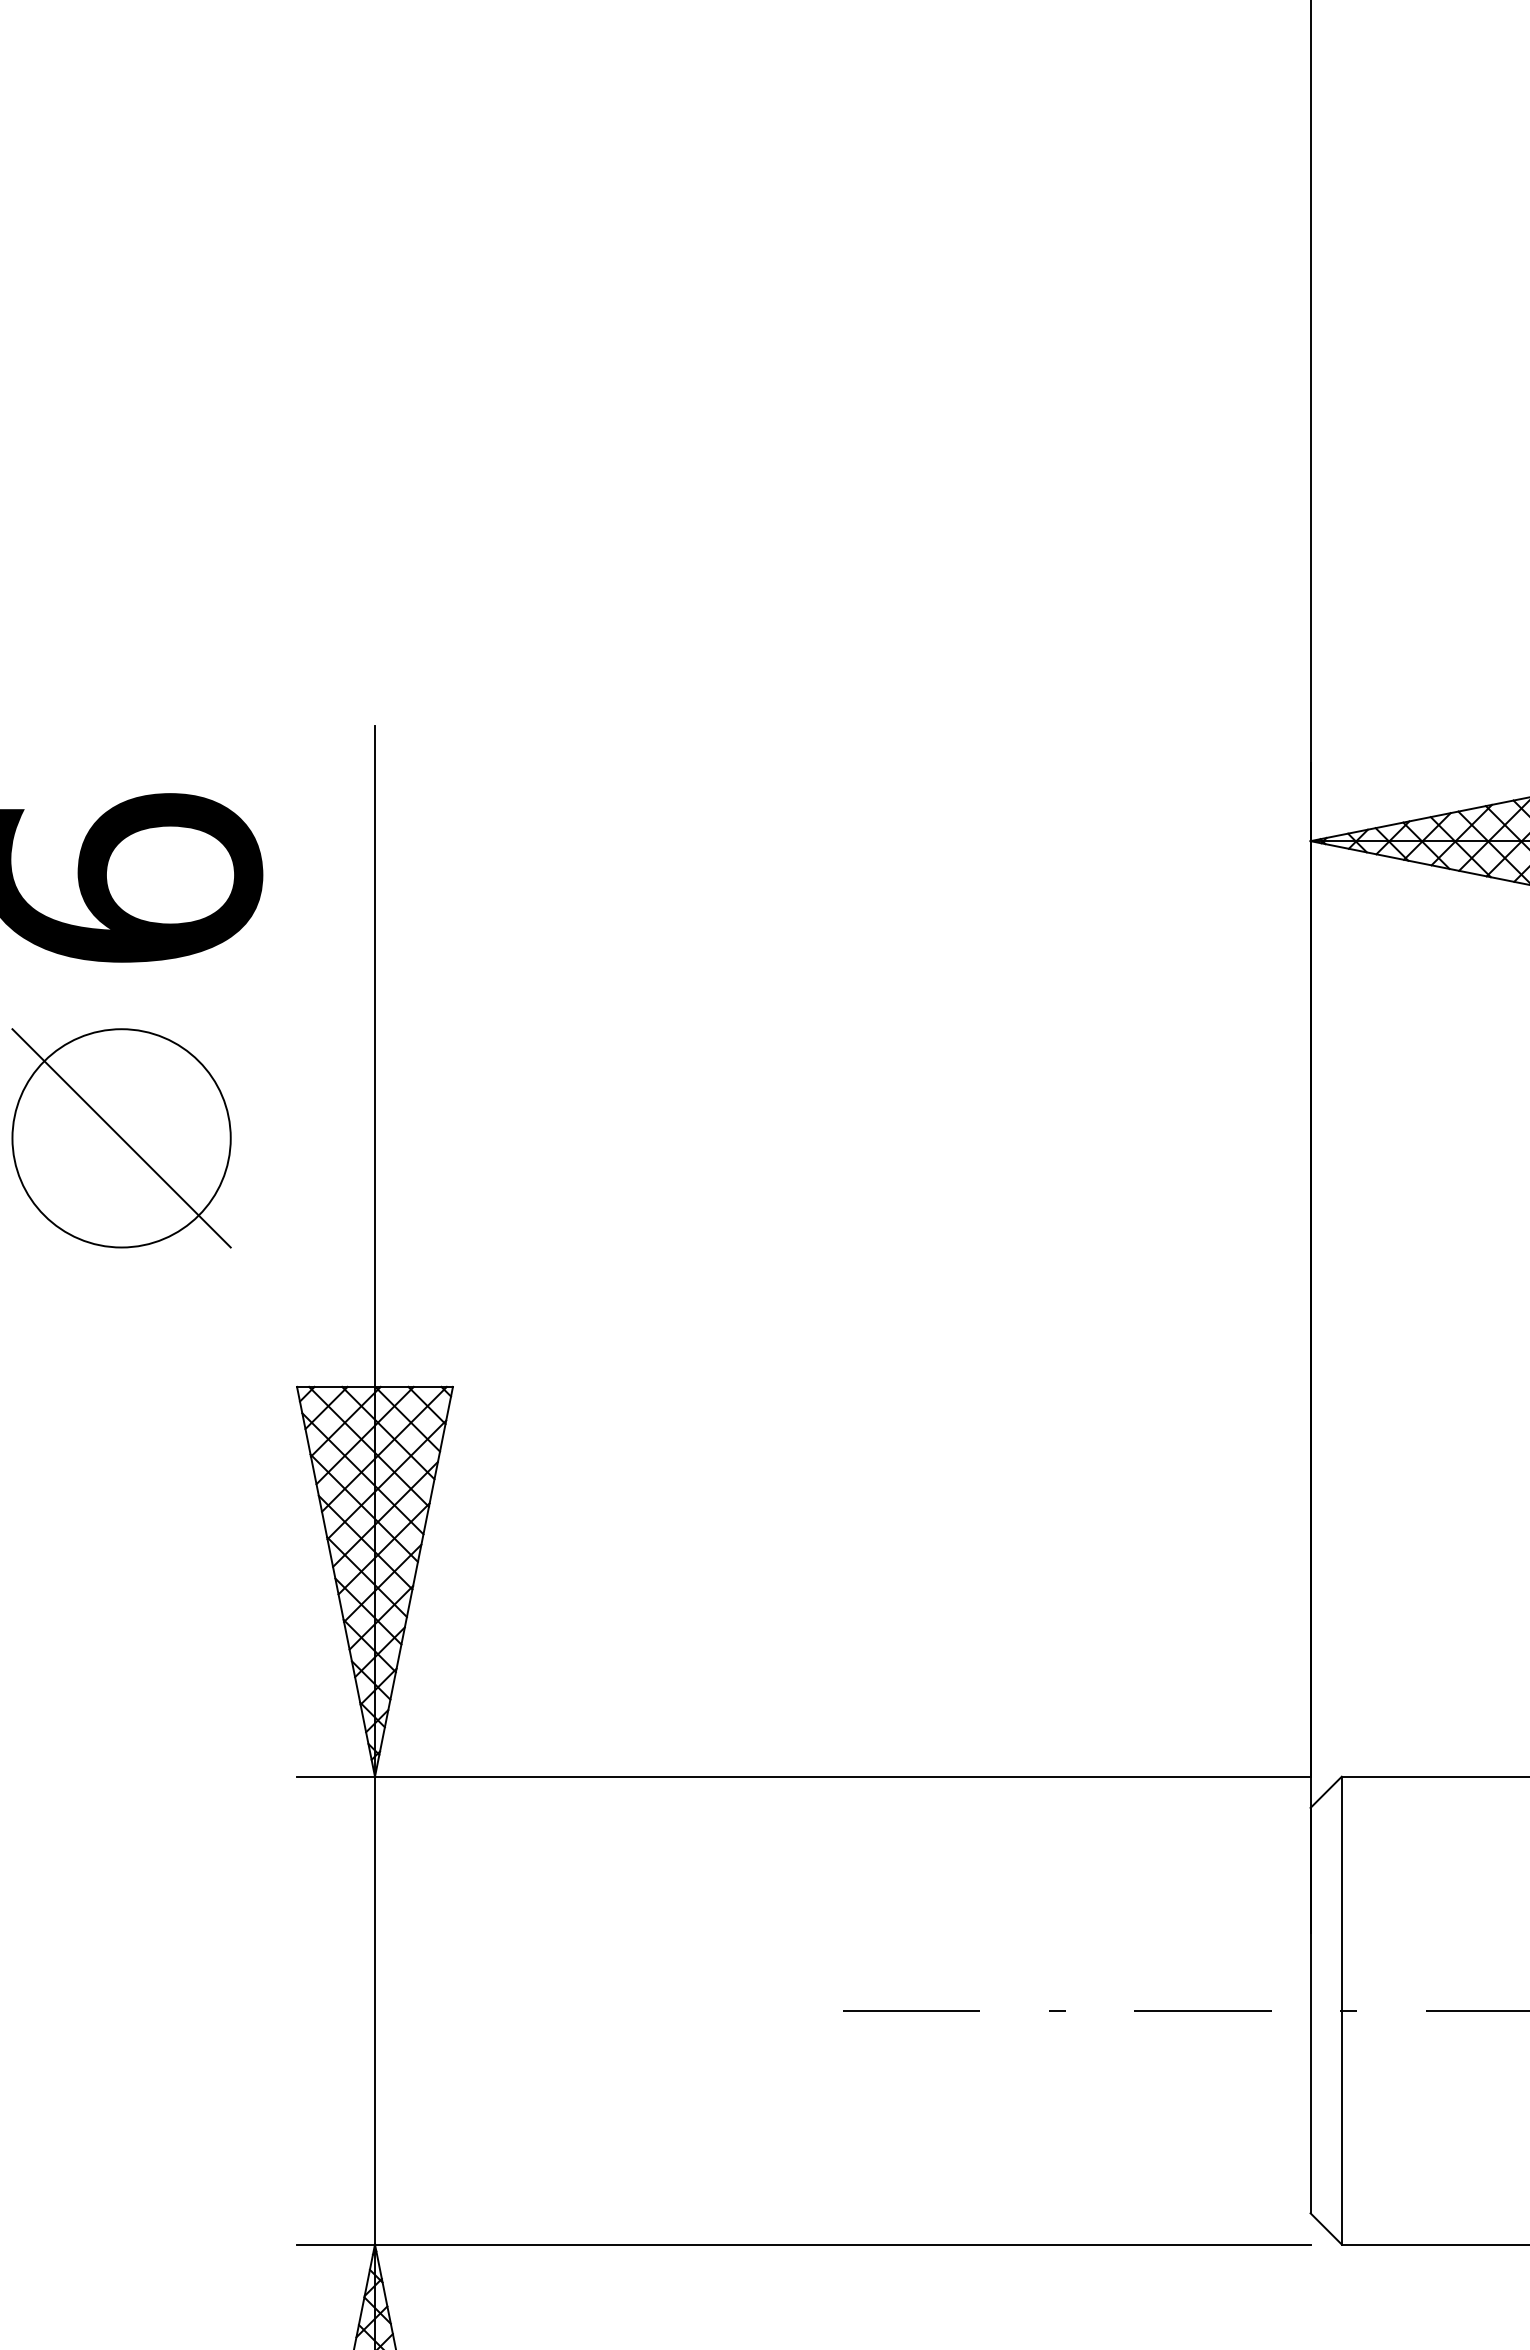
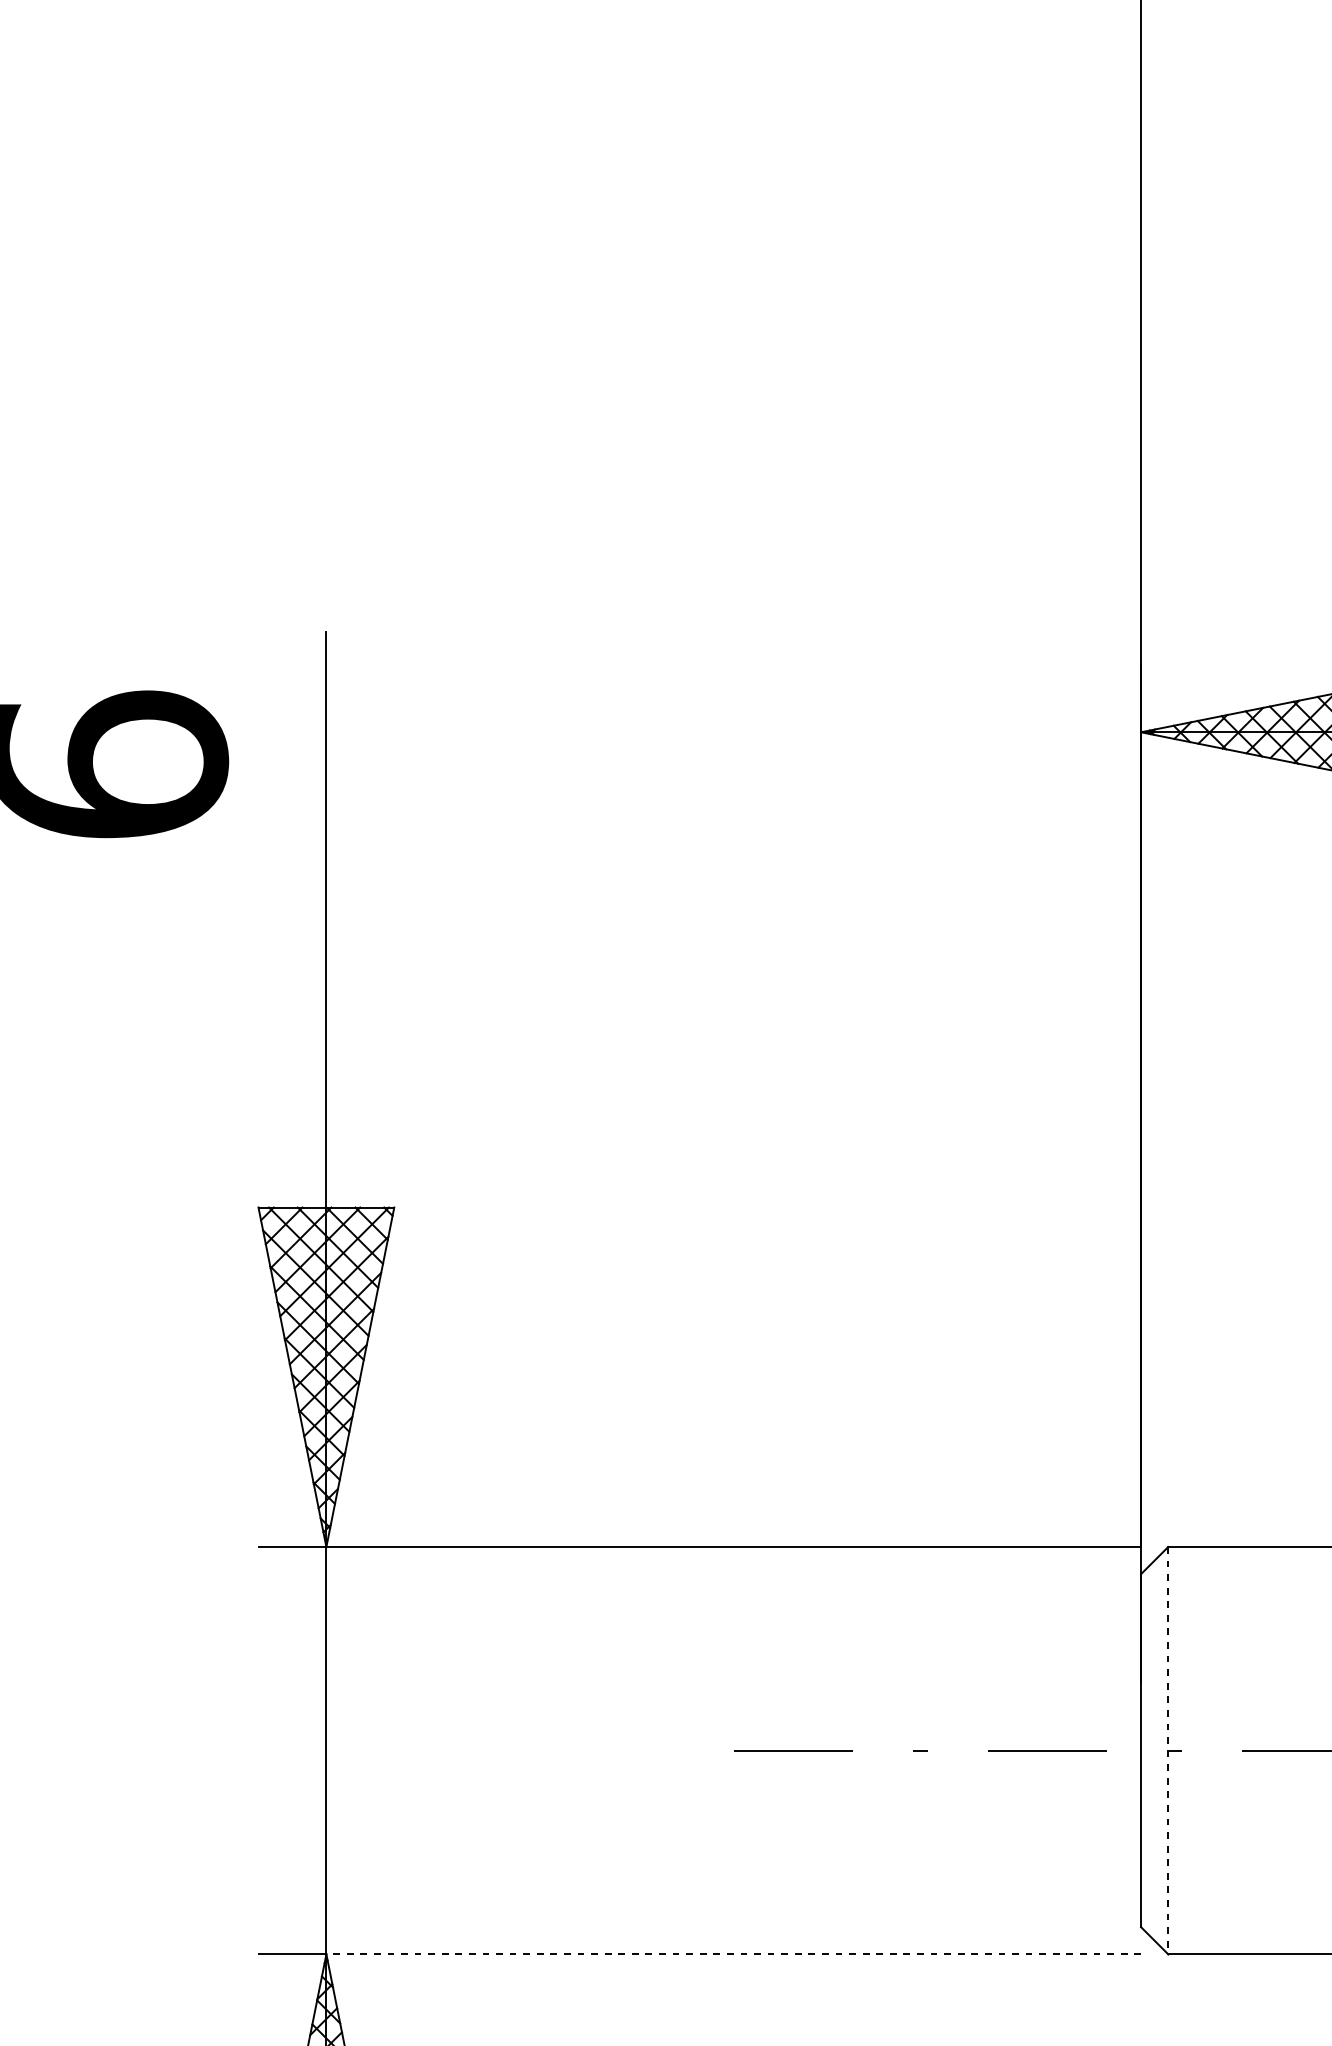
part: (121, 1138) -> (105, 991), removed
line: (1341, 2010) -> (1168, 1750), solid -> dashed
line: (842, 2244) -> (733, 1954), solid -> dashed

